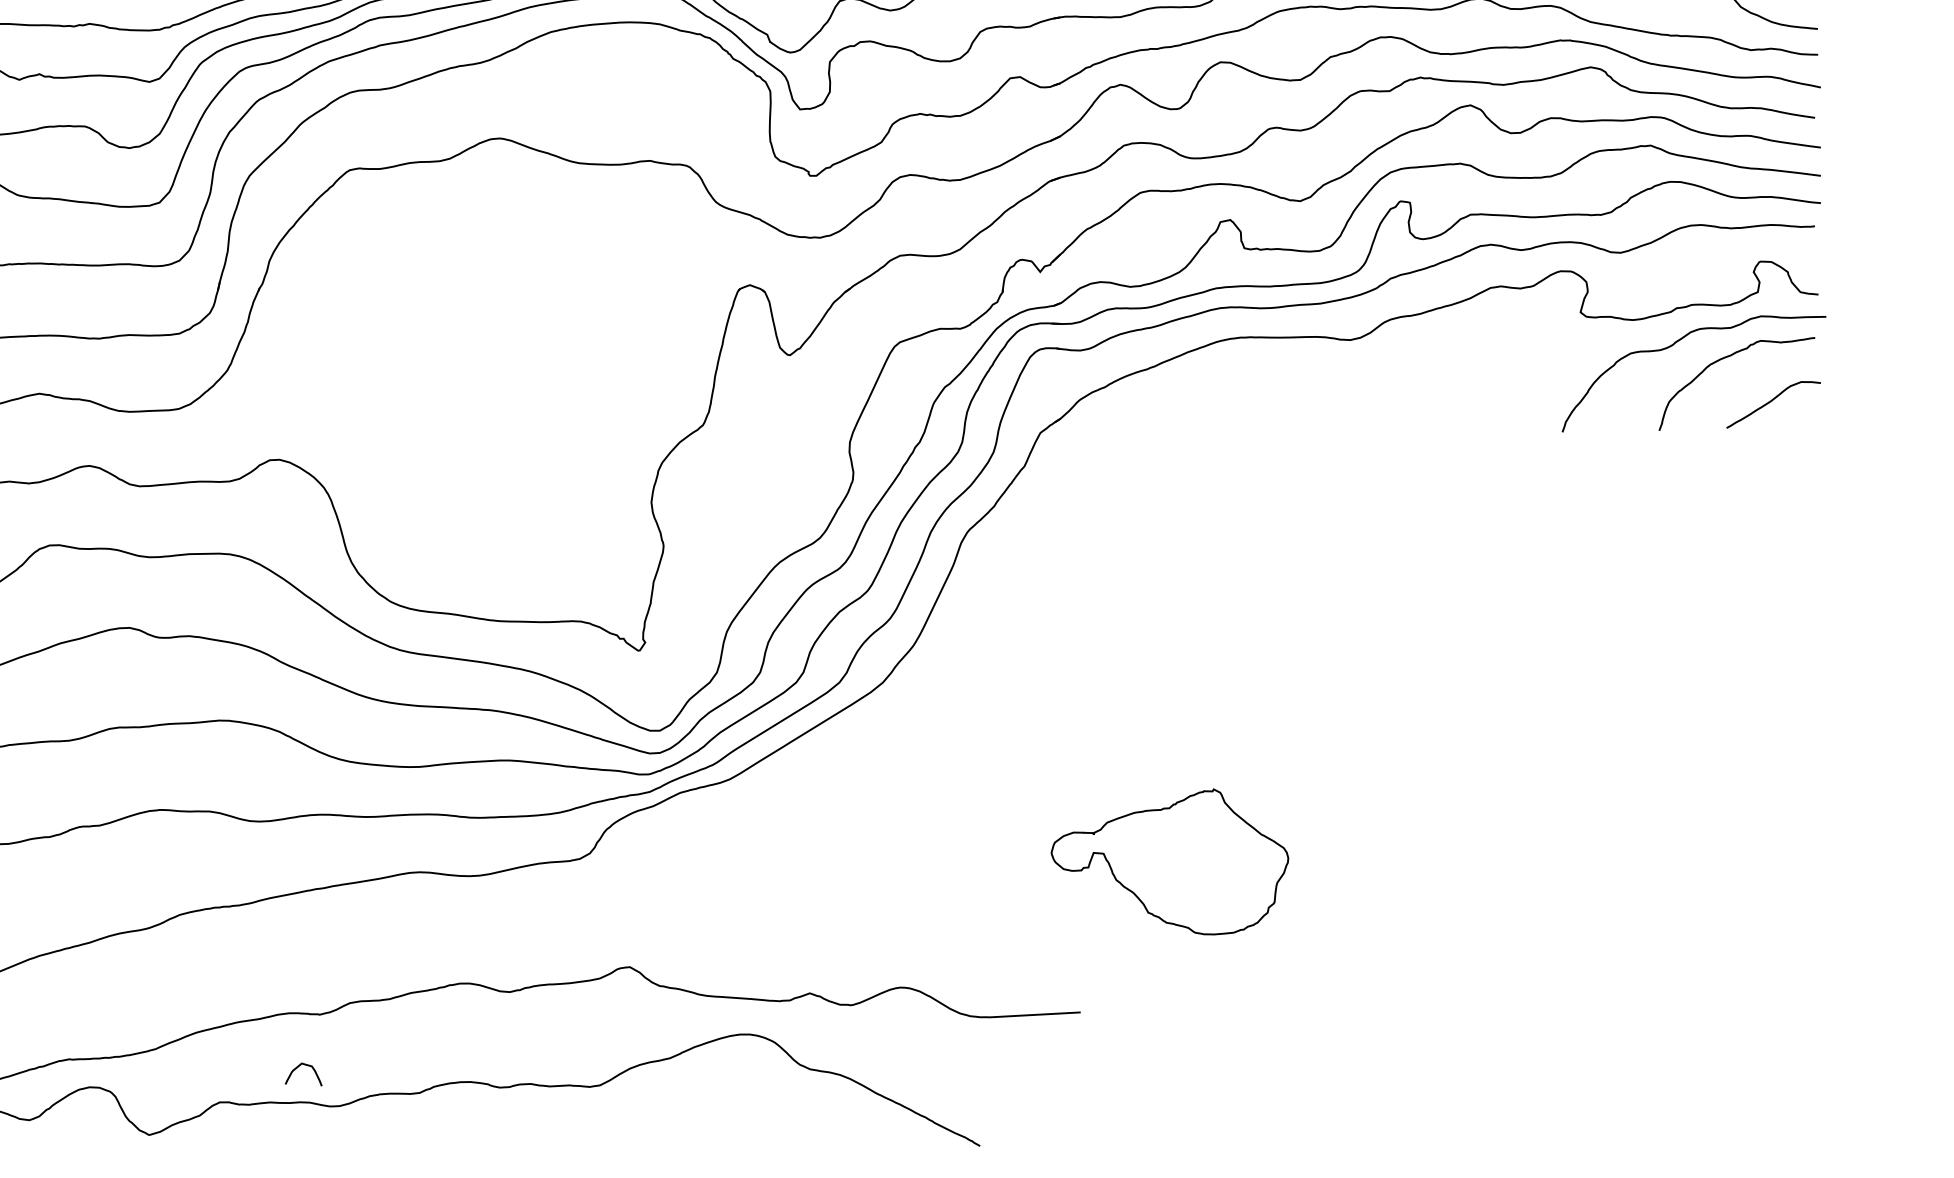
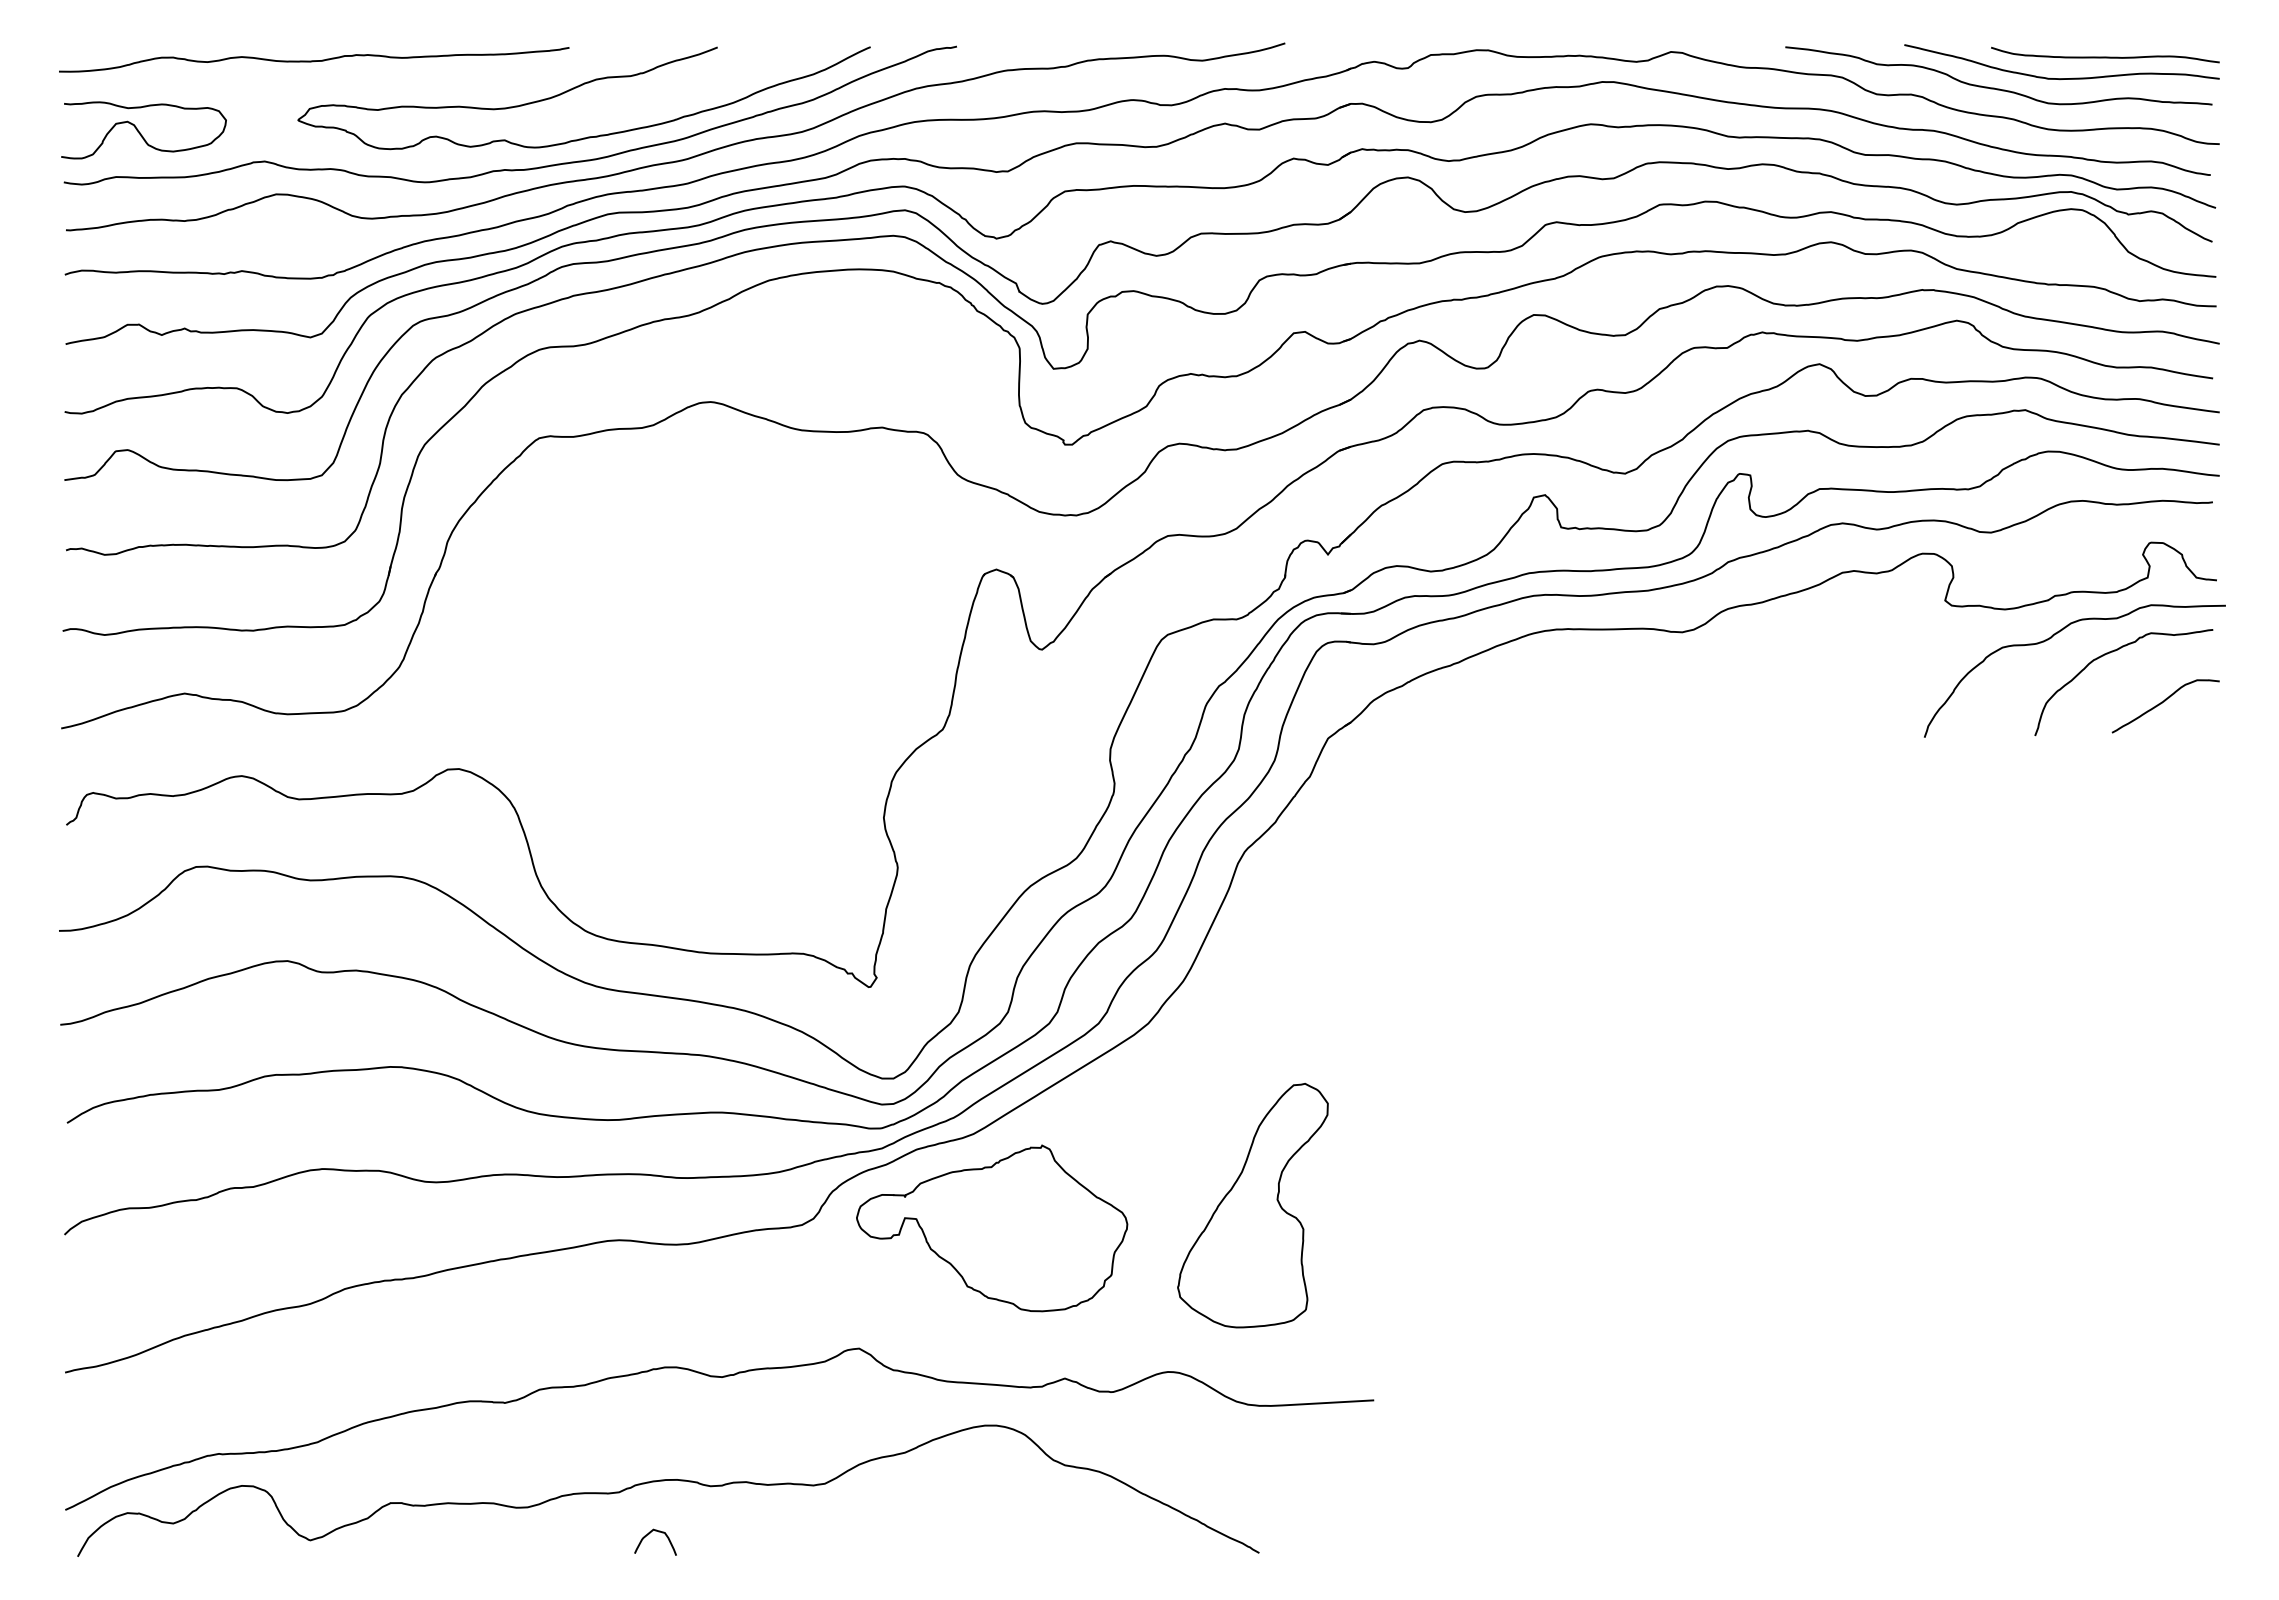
part: (974, 841) -> (1252, 1205), added
part: (1170, 861) -> (992, 1228), moved
curve: (298, 1067) -> (649, 1534), moved

